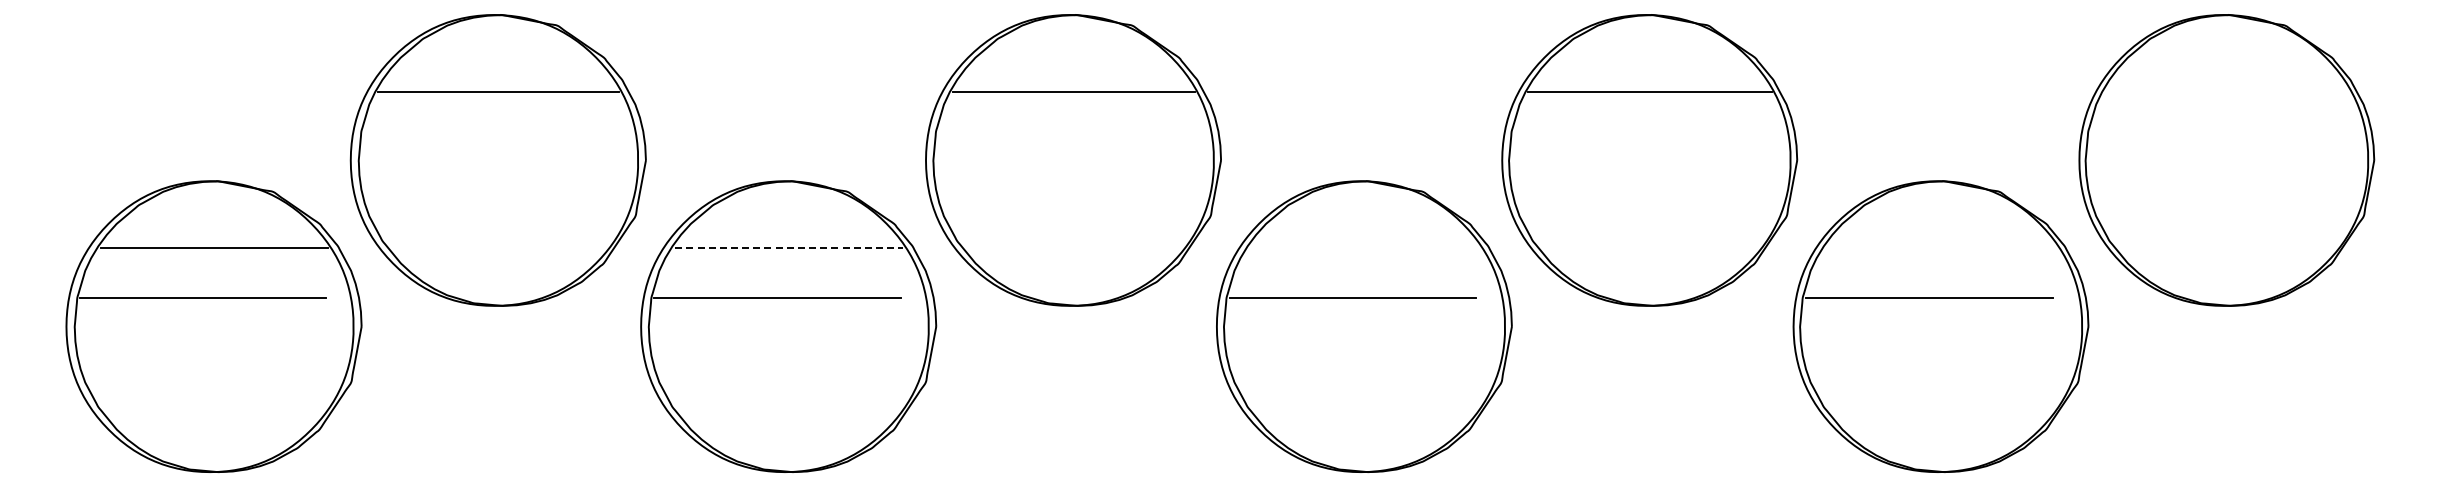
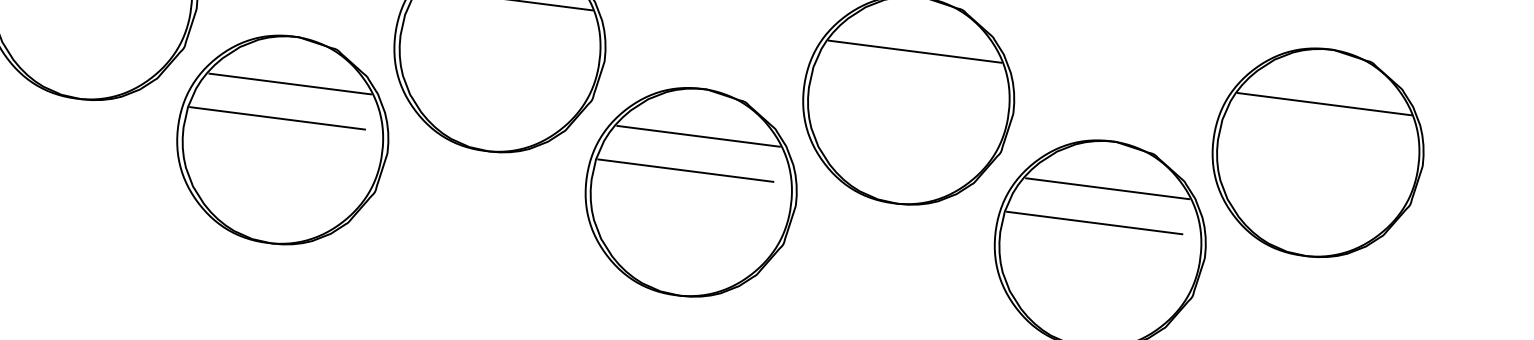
line: (2226, 91) -> (1324, 103), added
line: (789, 247) -> (290, 83), dashed -> solid
line: (1364, 247) -> (698, 136), added
line: (1941, 247) -> (1107, 188), added

